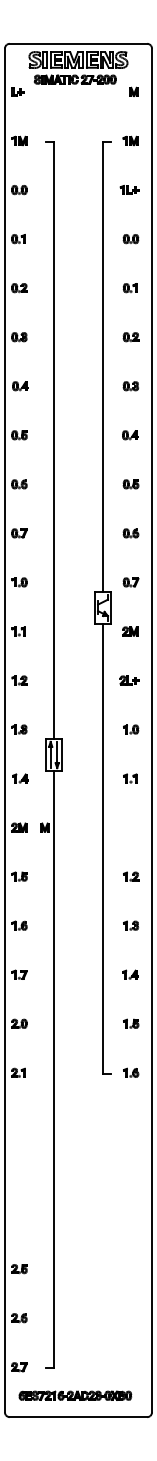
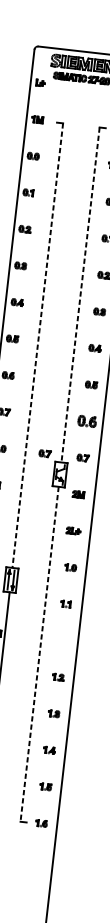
line: (103, 366) -> (80, 294), solid -> dashed
line: (53, 440) -> (37, 345), solid -> dashed
part: (130, 533) -> (86, 421), size x1.6
part: (79, 582) -> (44, 453), added
line: (103, 849) -> (39, 654), solid -> dashed

